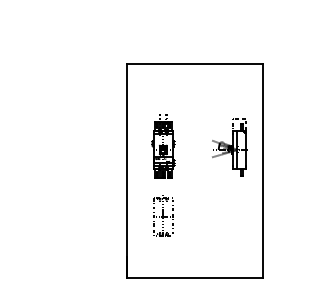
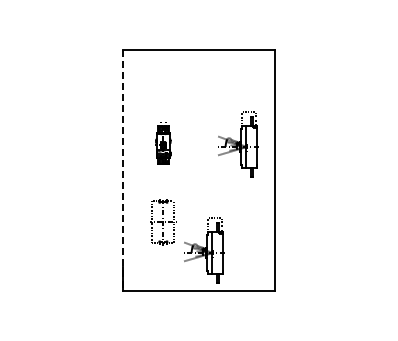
part: (163, 145) -> (163, 142), size x0.6
line: (126, 170) -> (122, 170), solid -> dashed
part: (199, 242) -> (204, 250), added

